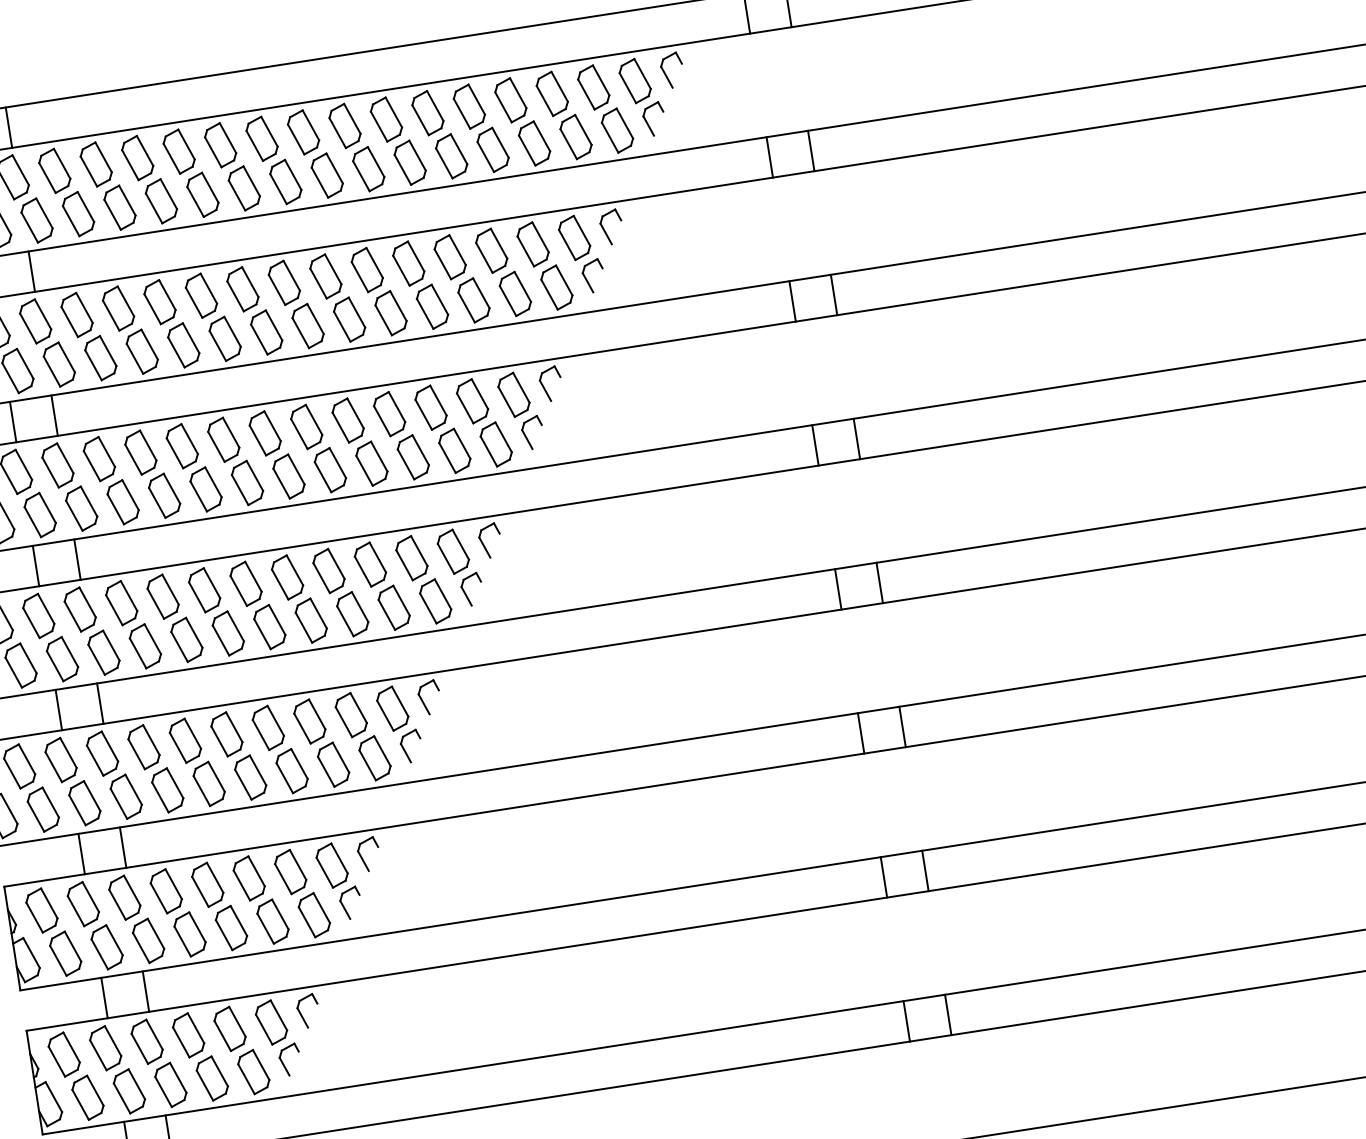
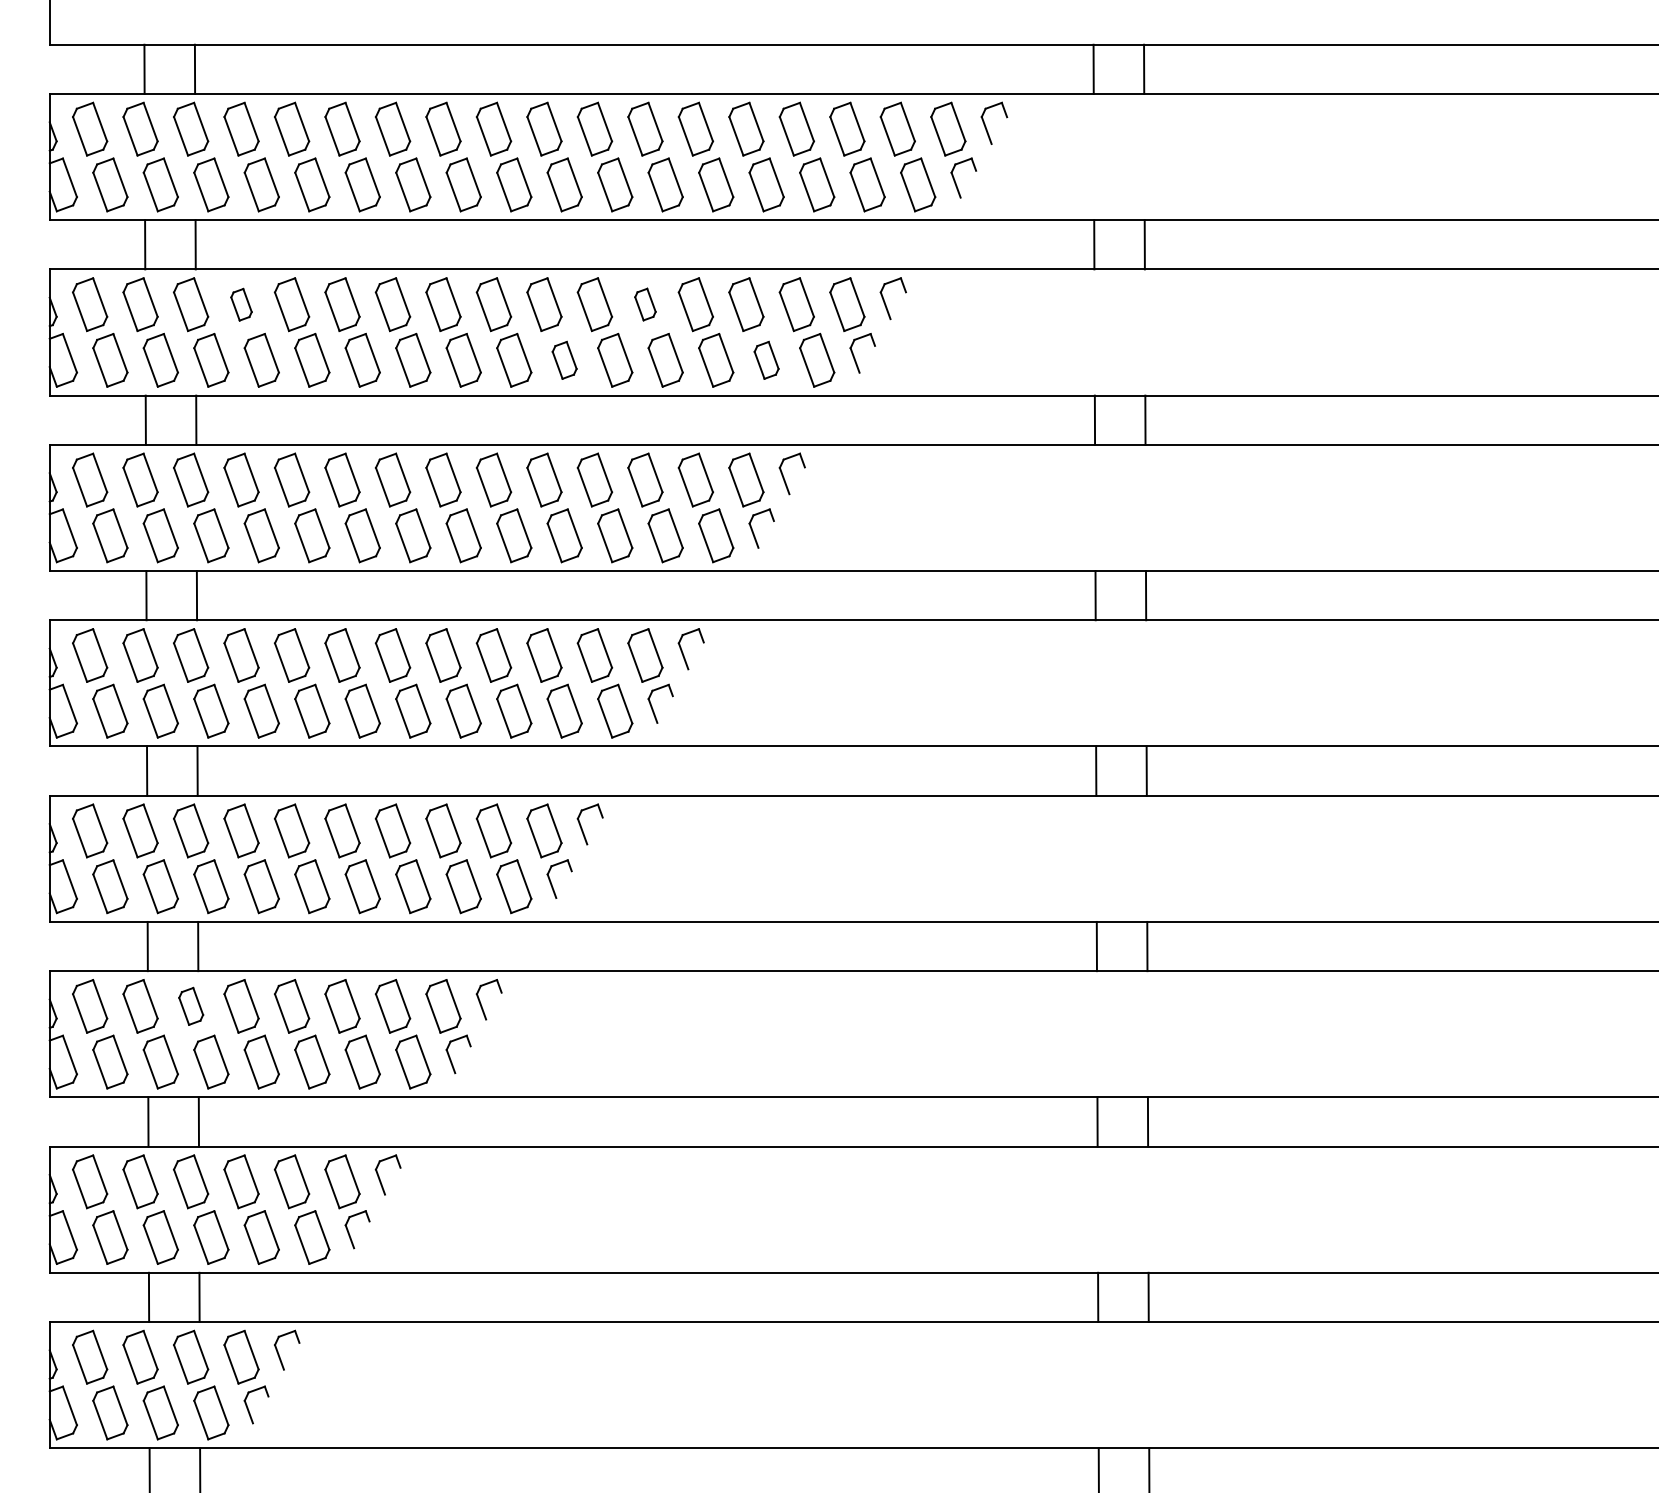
part: (408, 263) -> (645, 304), size x0.6
part: (515, 294) -> (766, 360), size x0.7
part: (77, 314) -> (241, 304), size x0.6
part: (349, 319) -> (564, 360), size x0.7
part: (125, 897) -> (191, 1006), size x0.7

